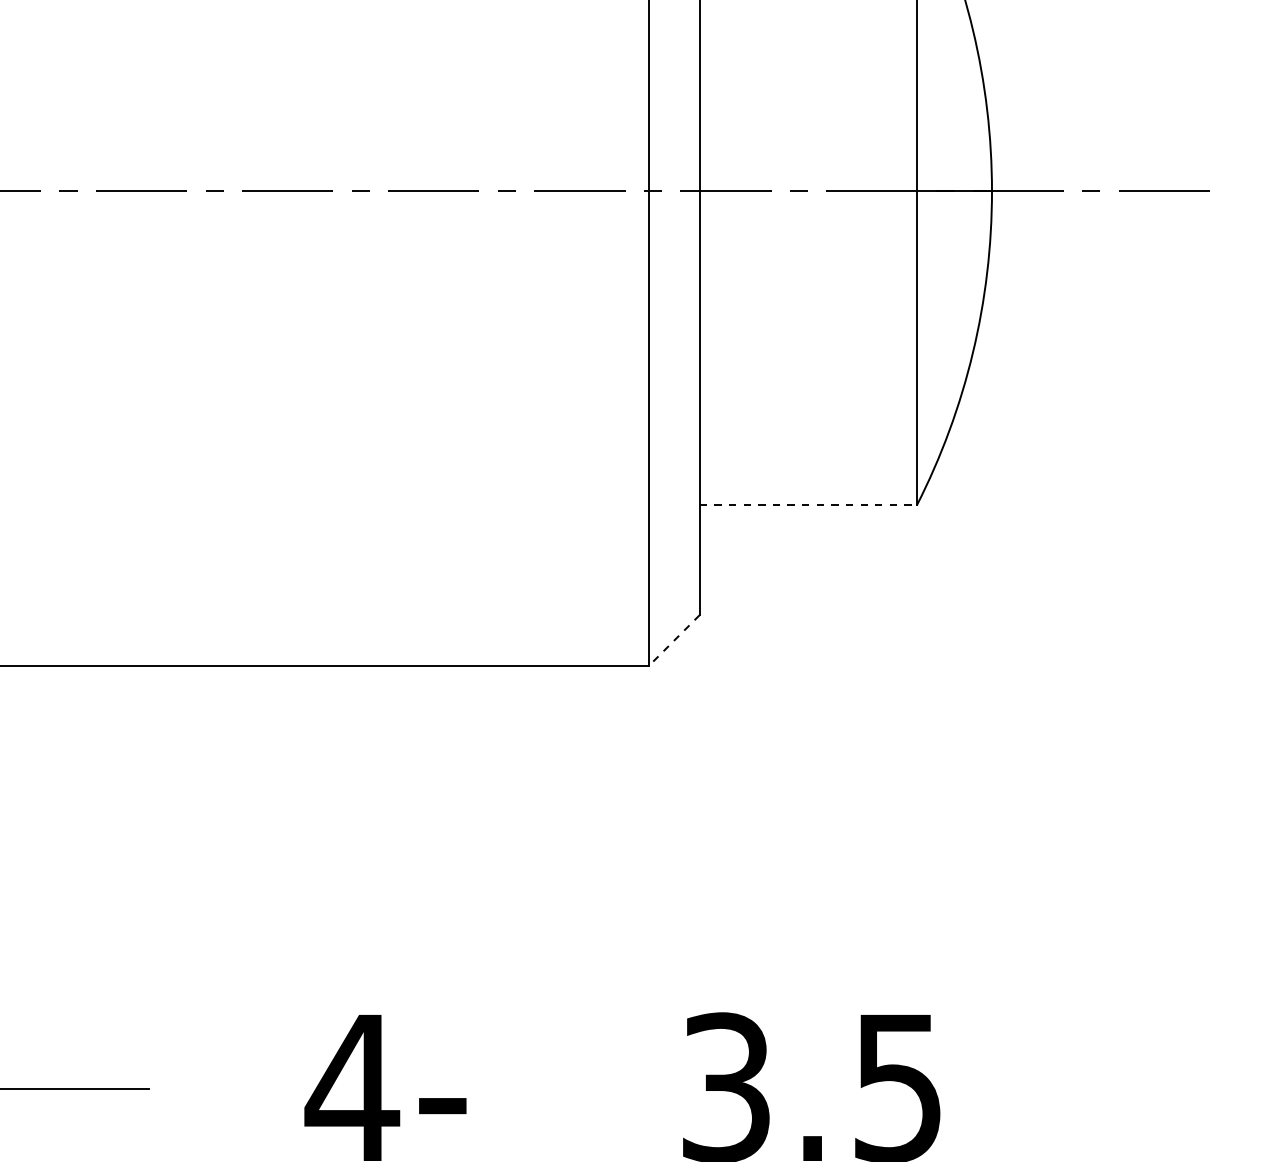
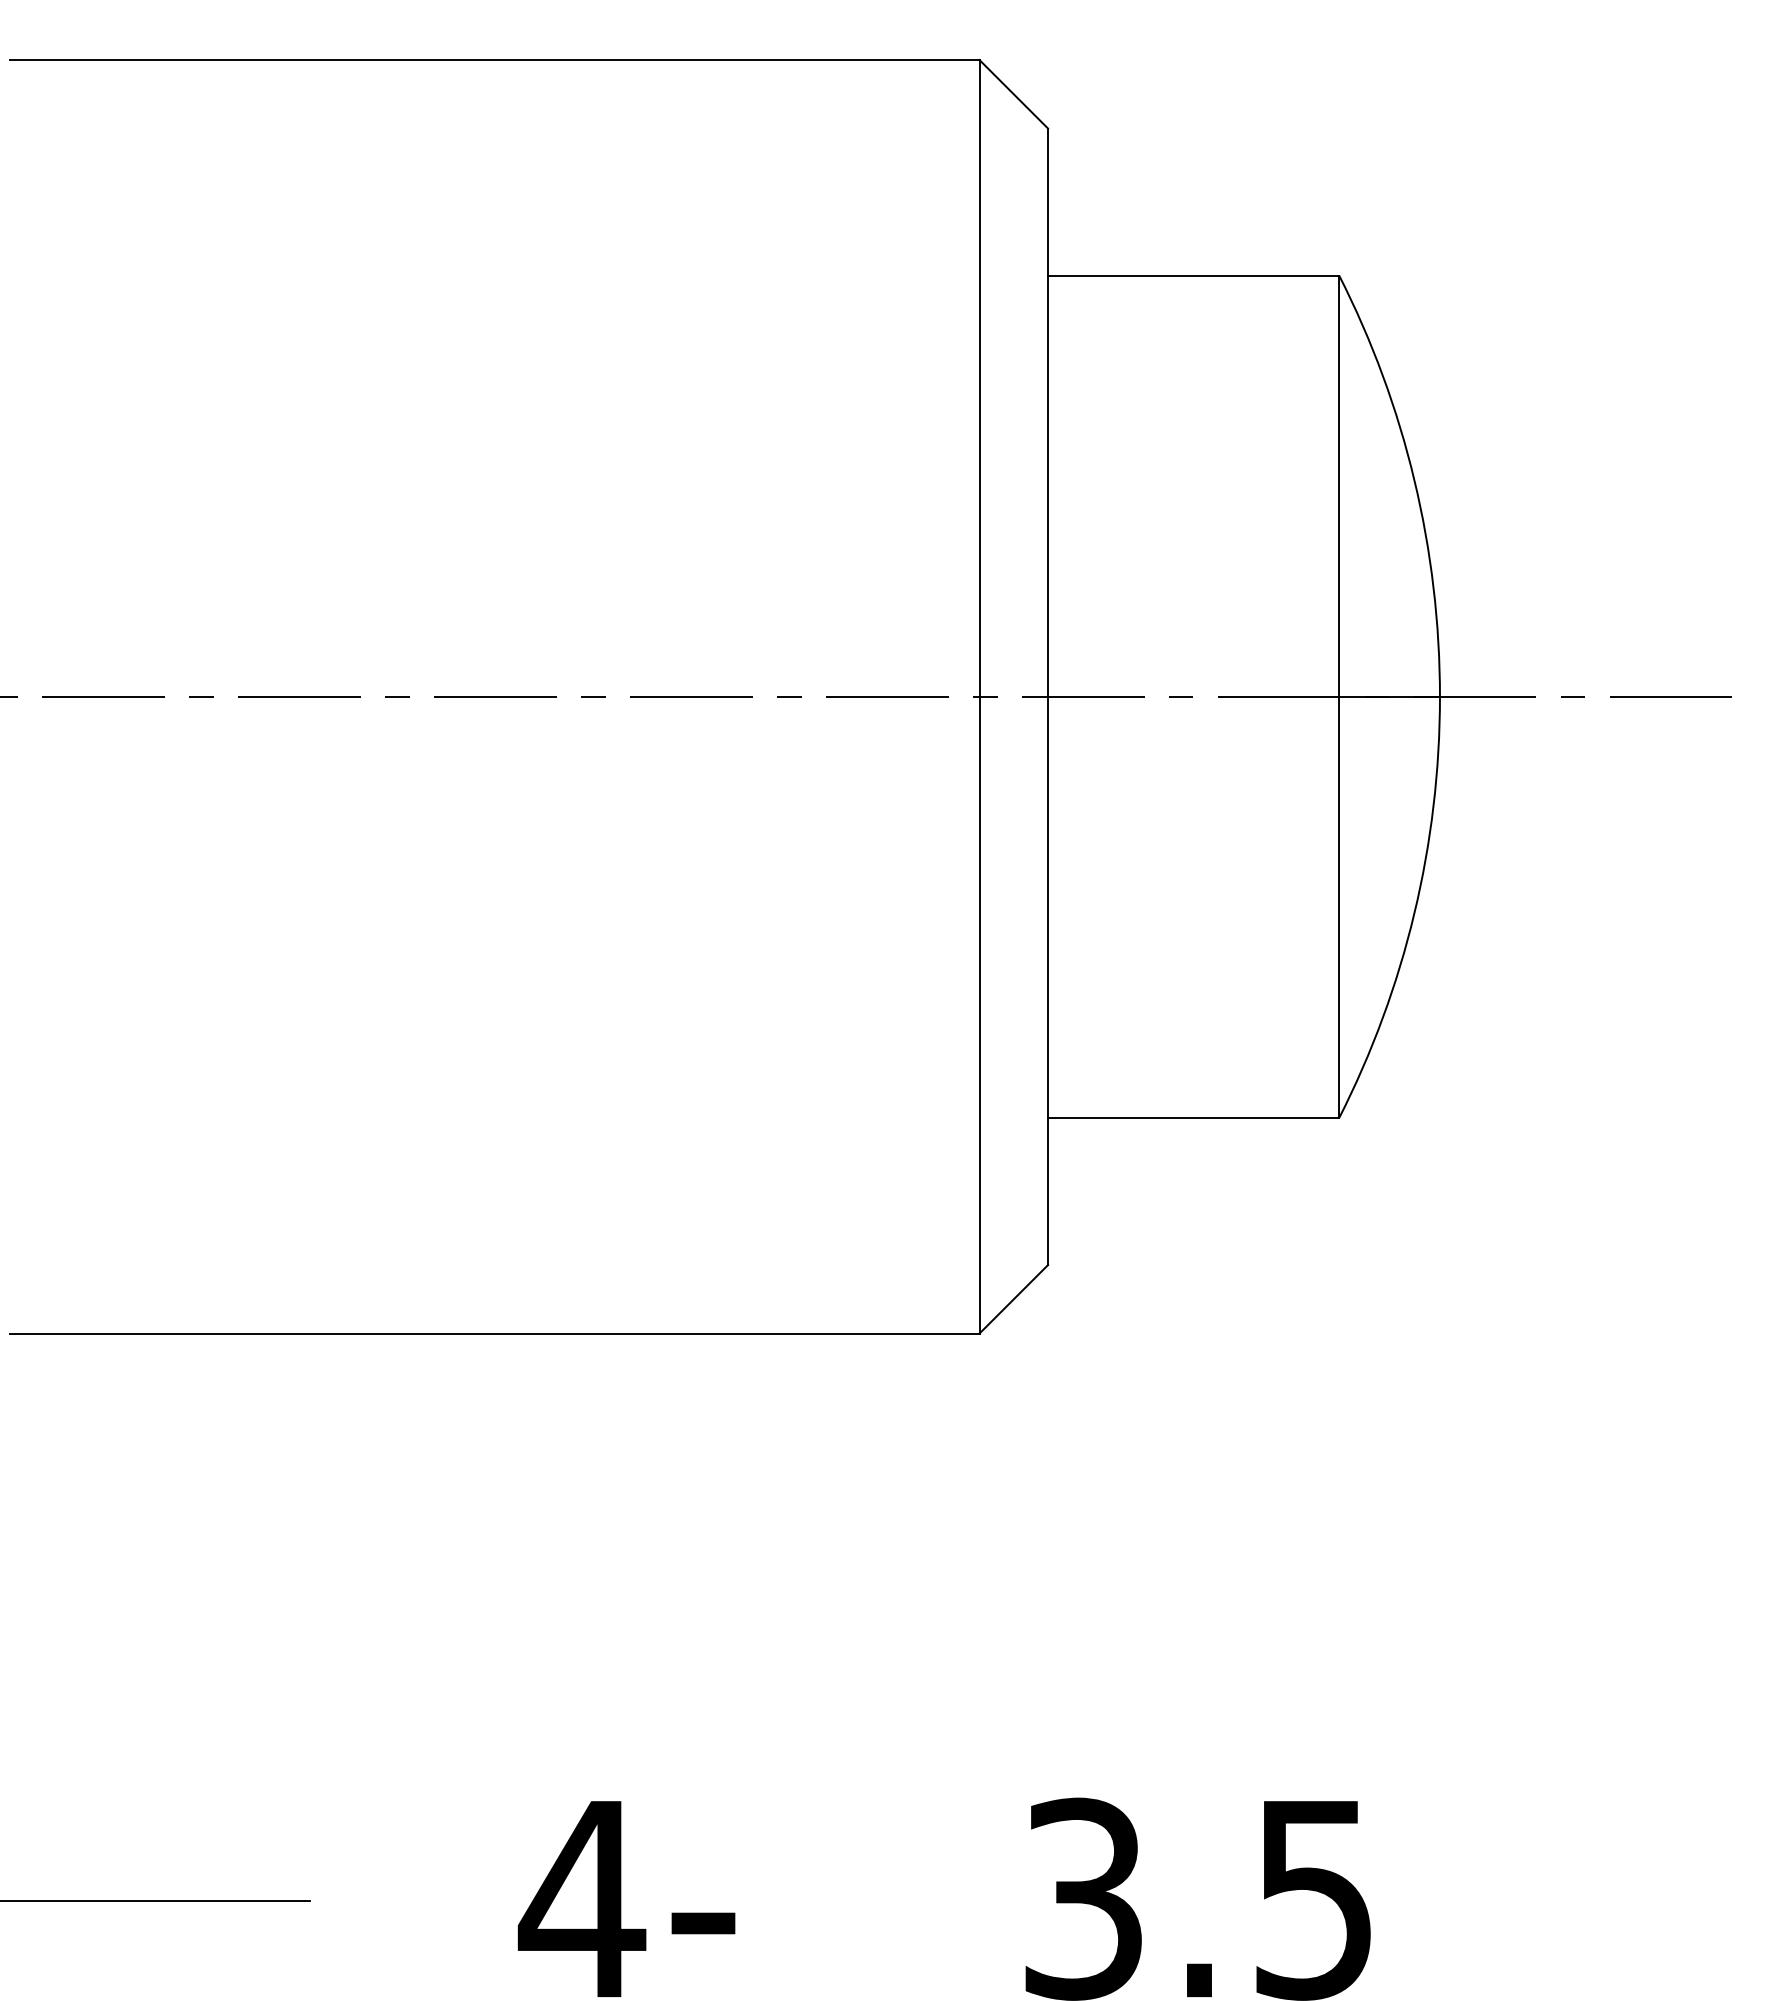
line: (808, 505) -> (1193, 1118), dashed -> solid
line: (673, 640) -> (1013, 1299), dashed -> solid

